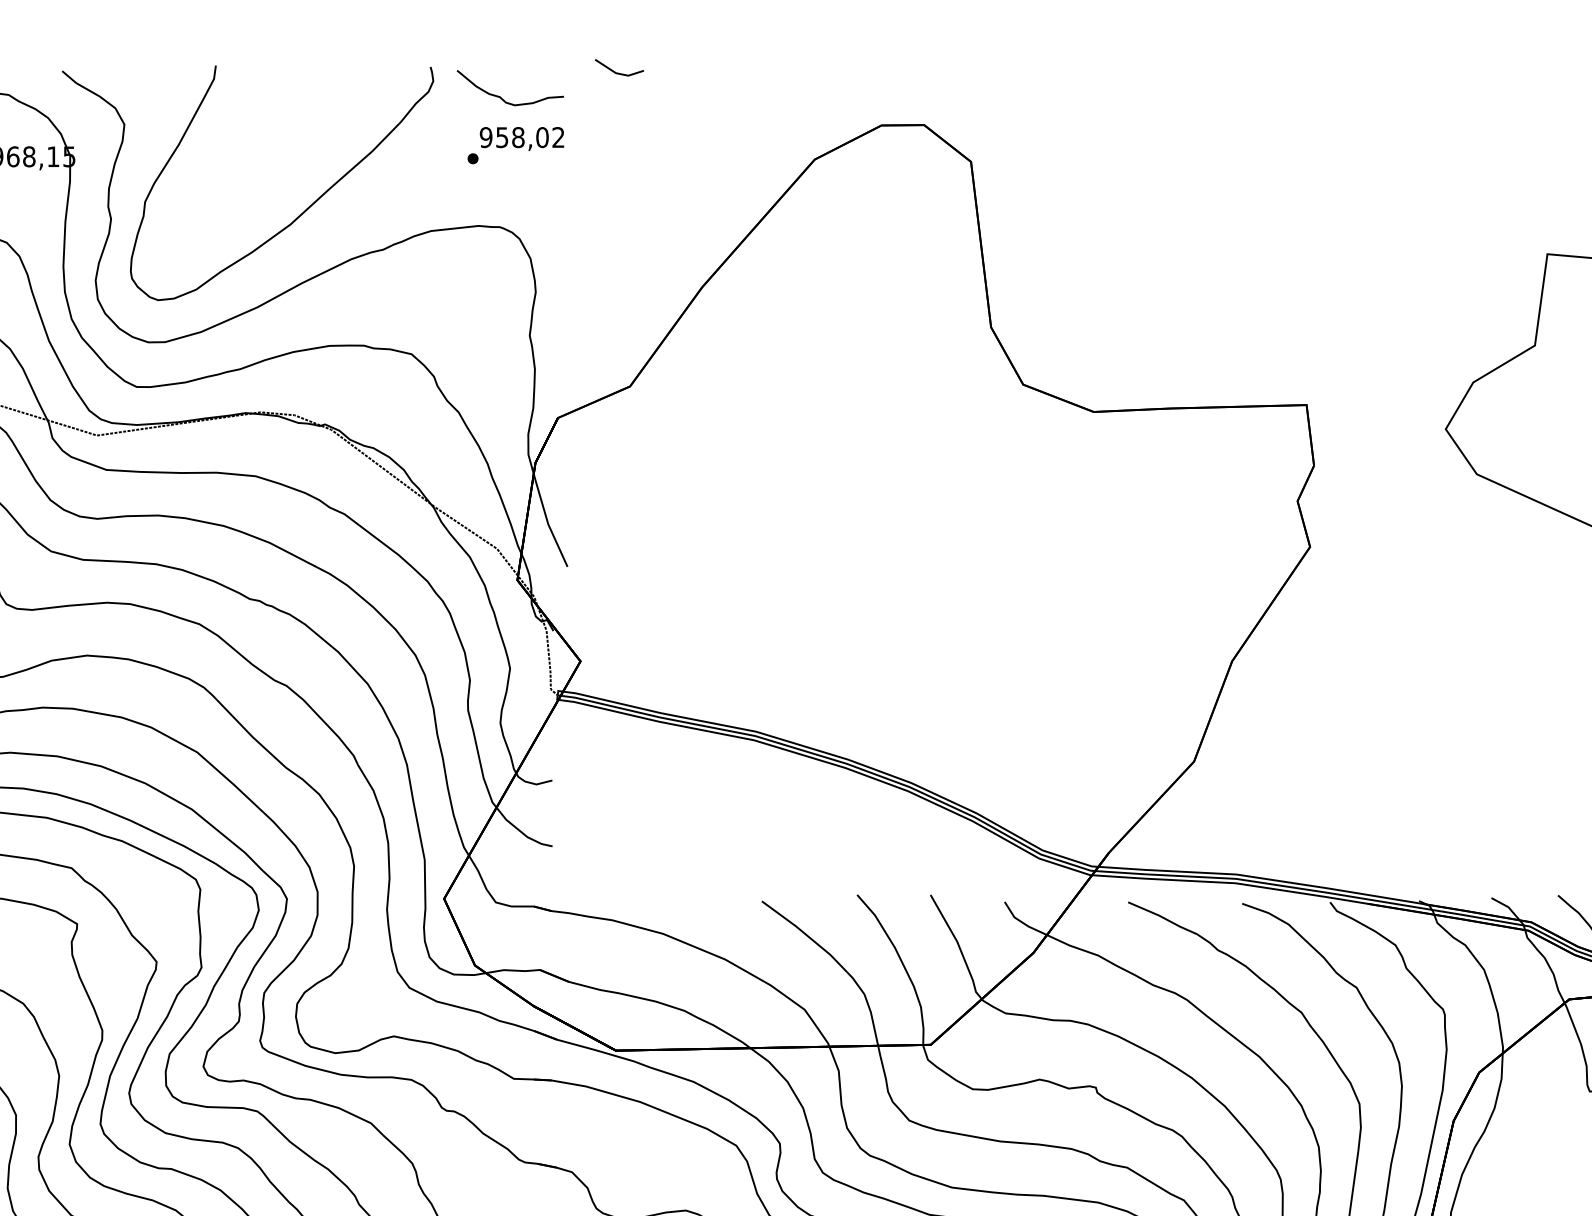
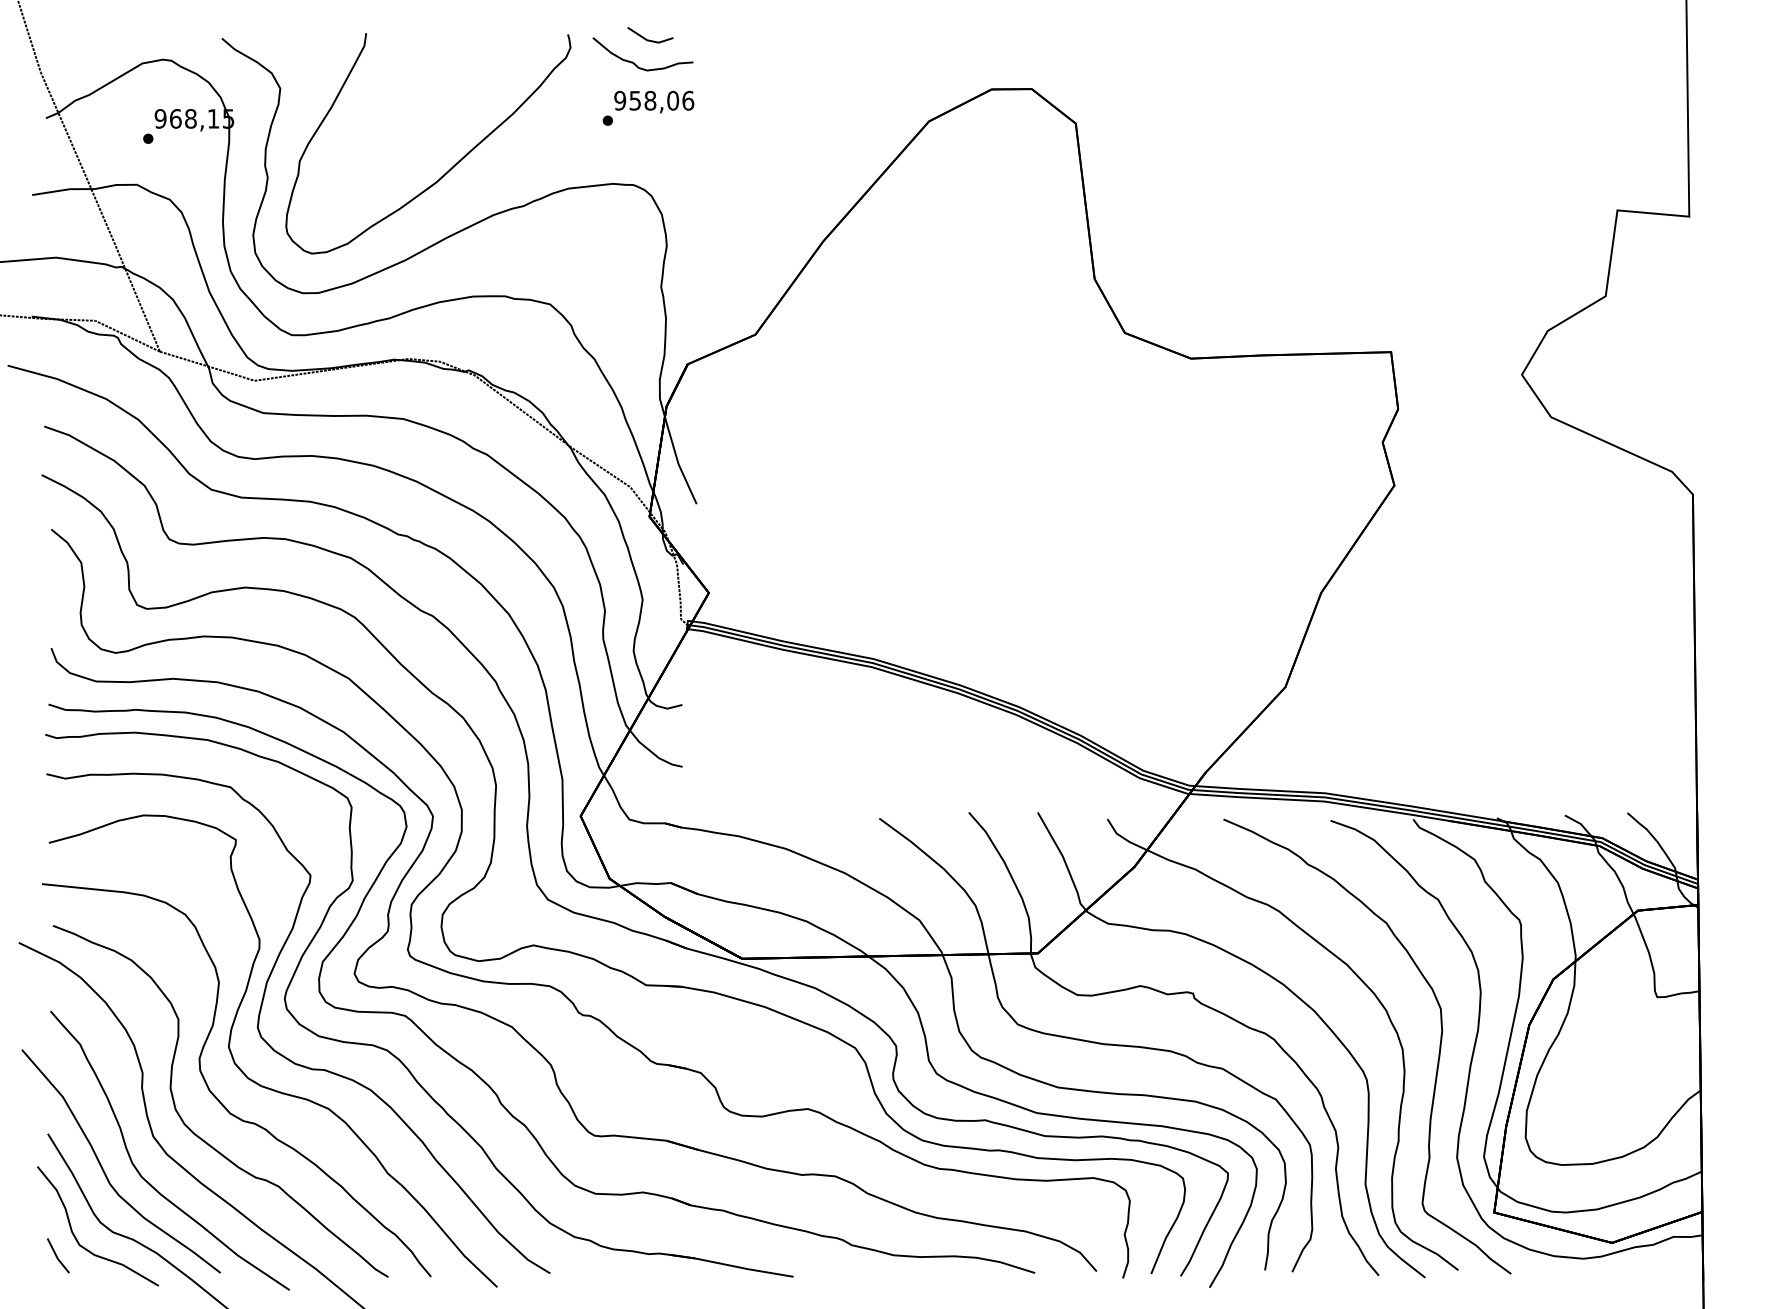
part: (619, 68) -> (650, 35), moved
text: (558, 137) -> (688, 100), 958,02 -> 958,06

